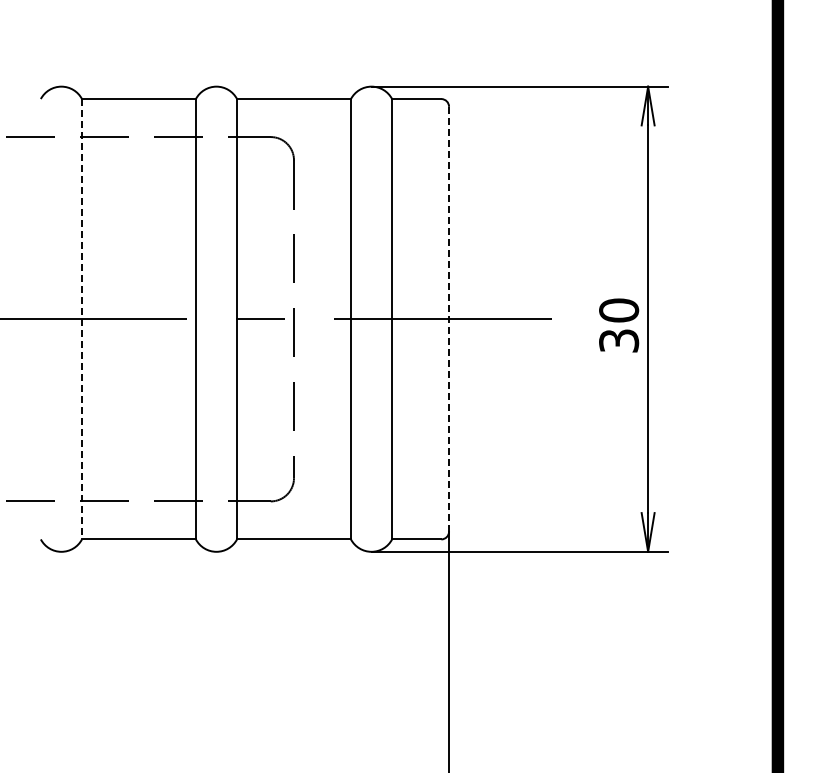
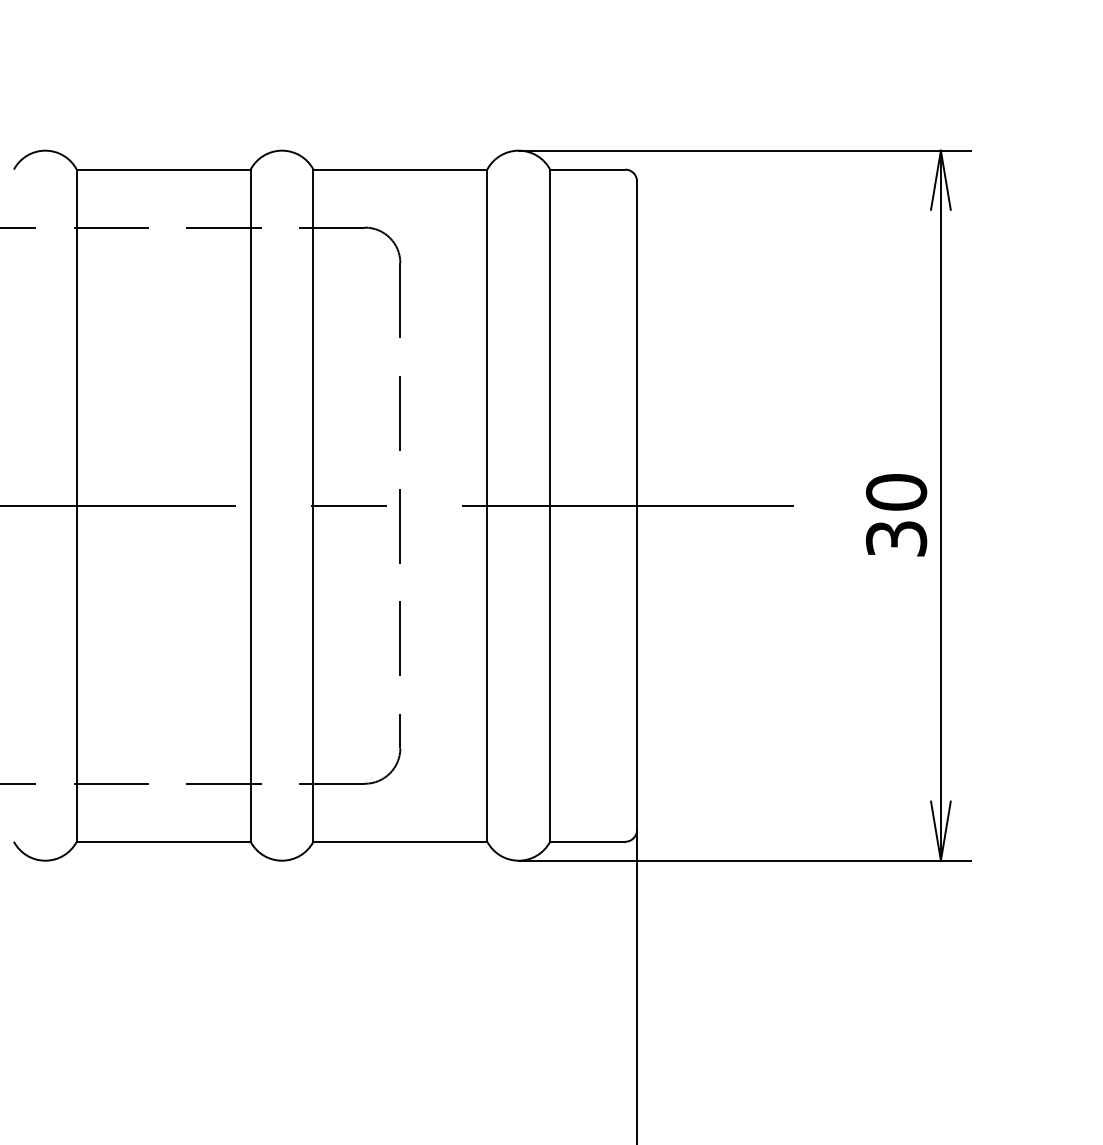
line: (82, 319) -> (77, 506), dashed -> solid
line: (449, 319) -> (637, 506), dashed -> solid

